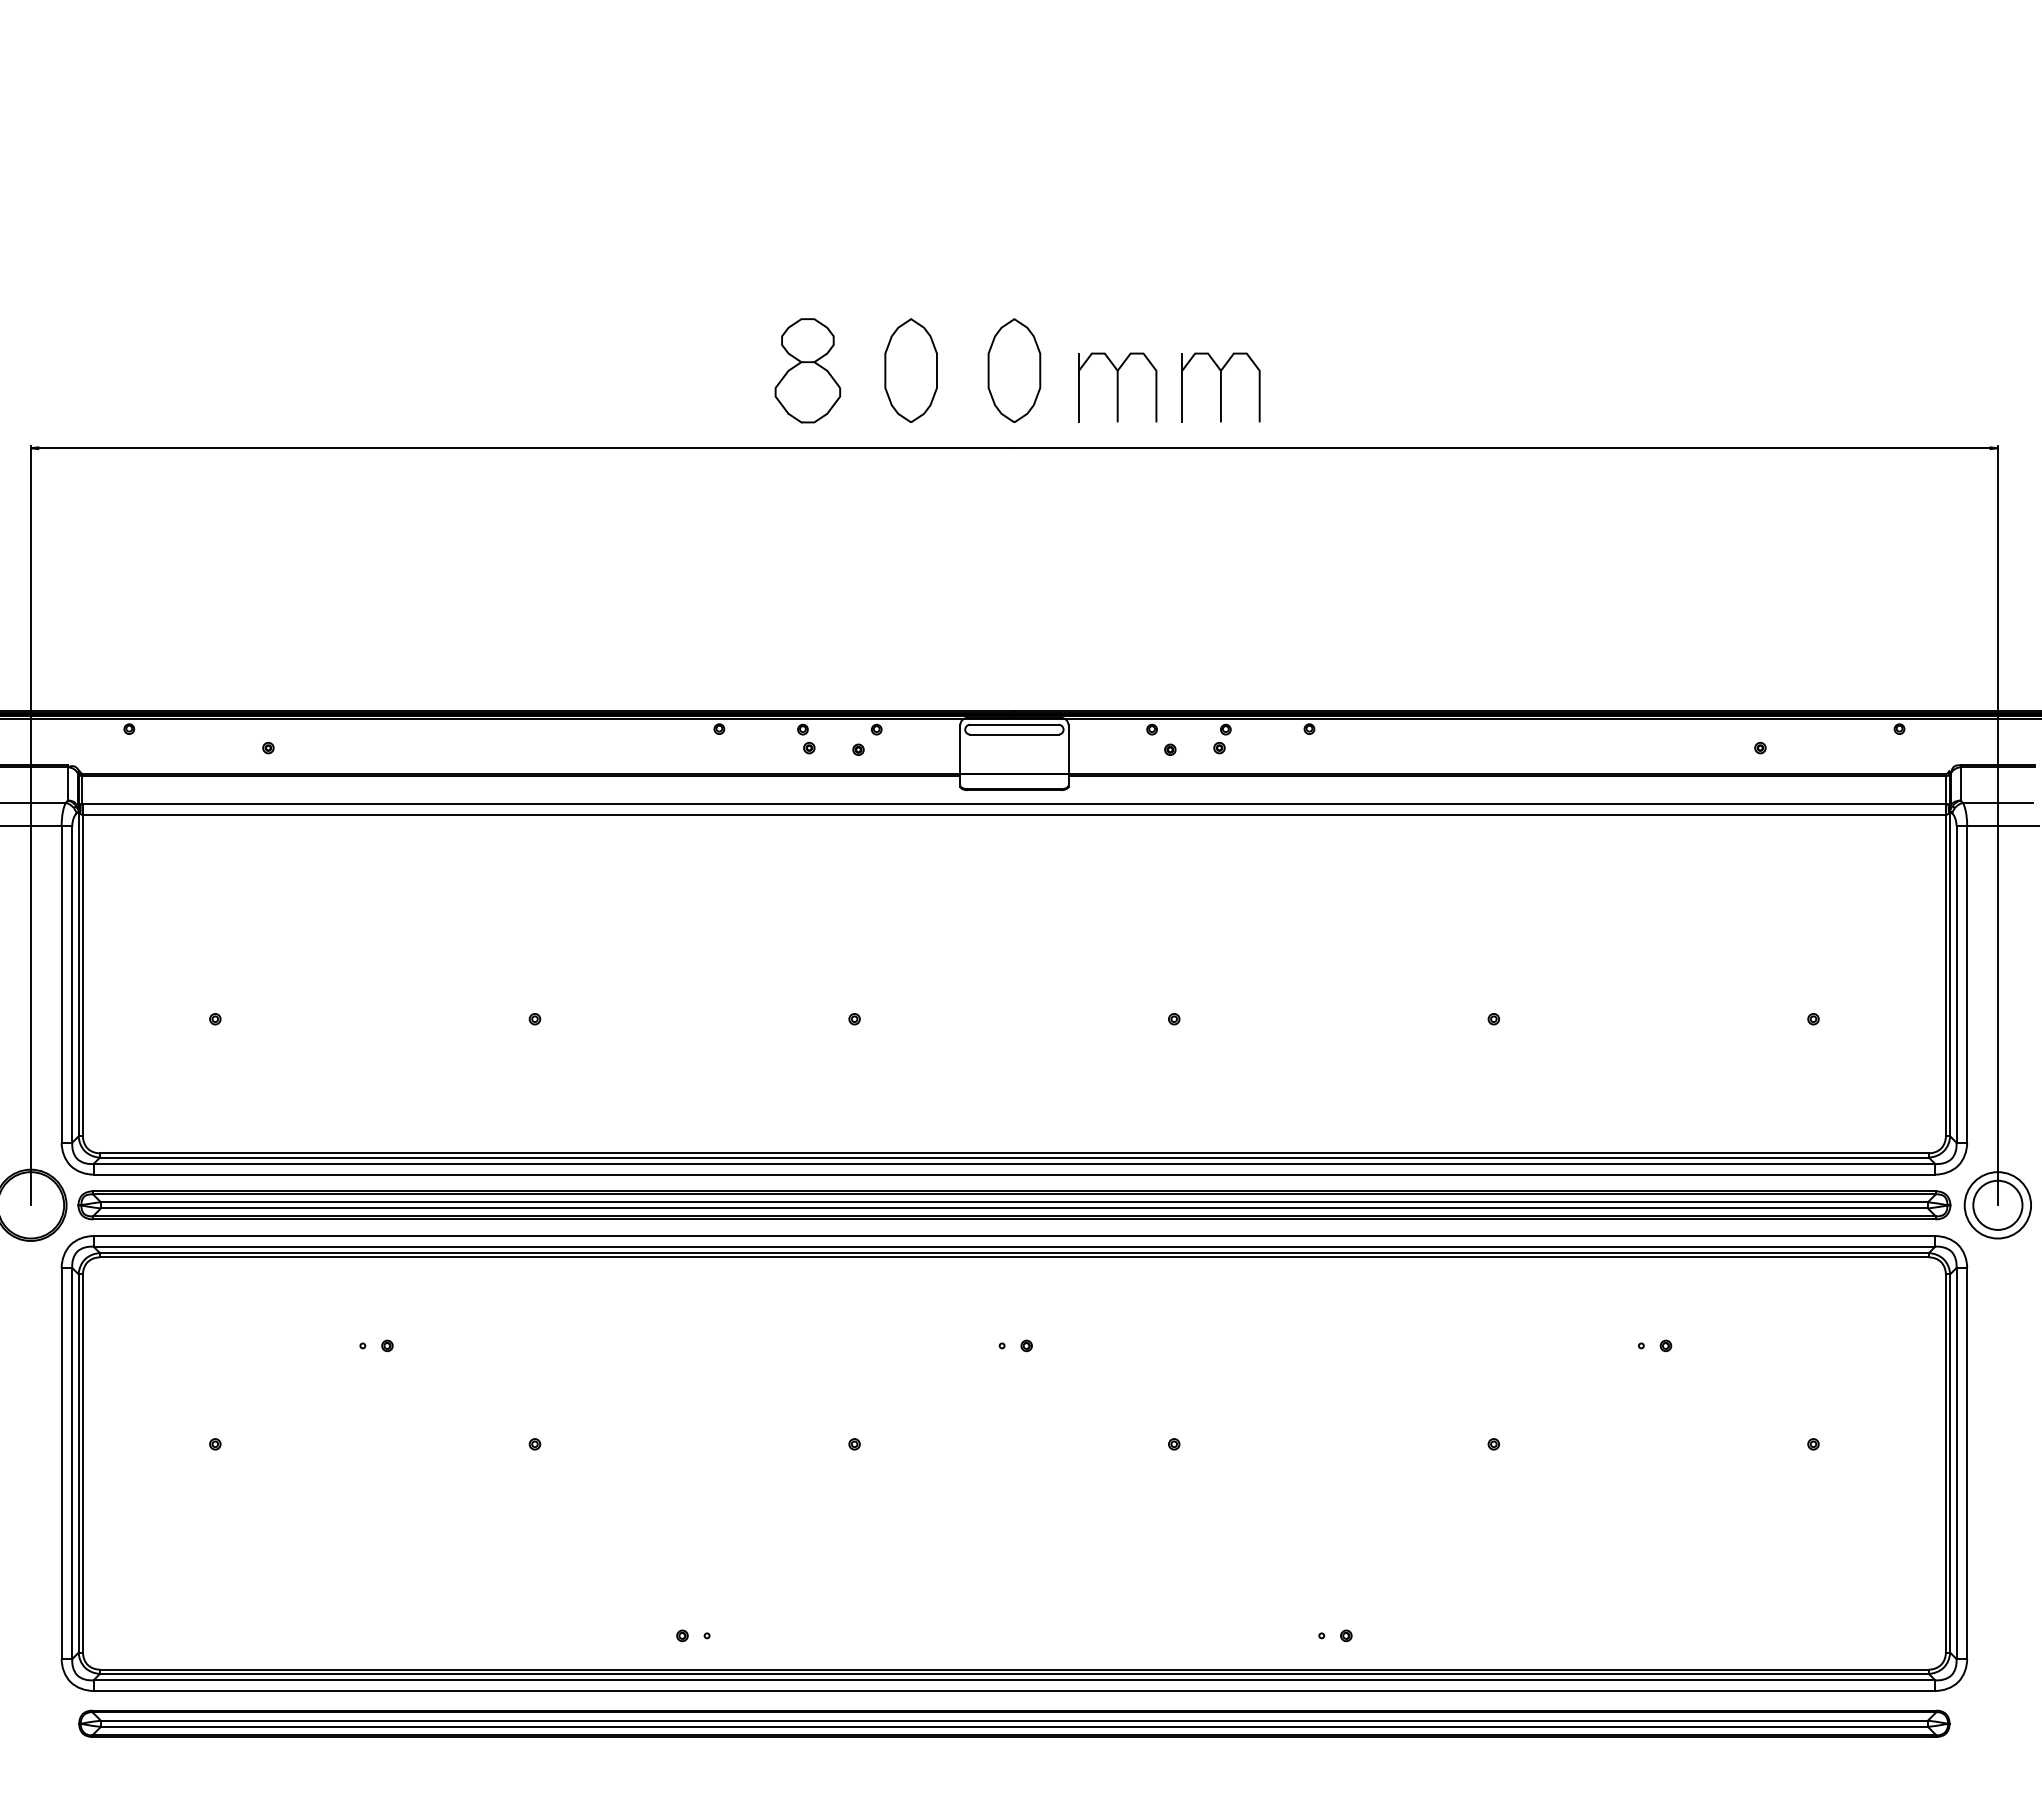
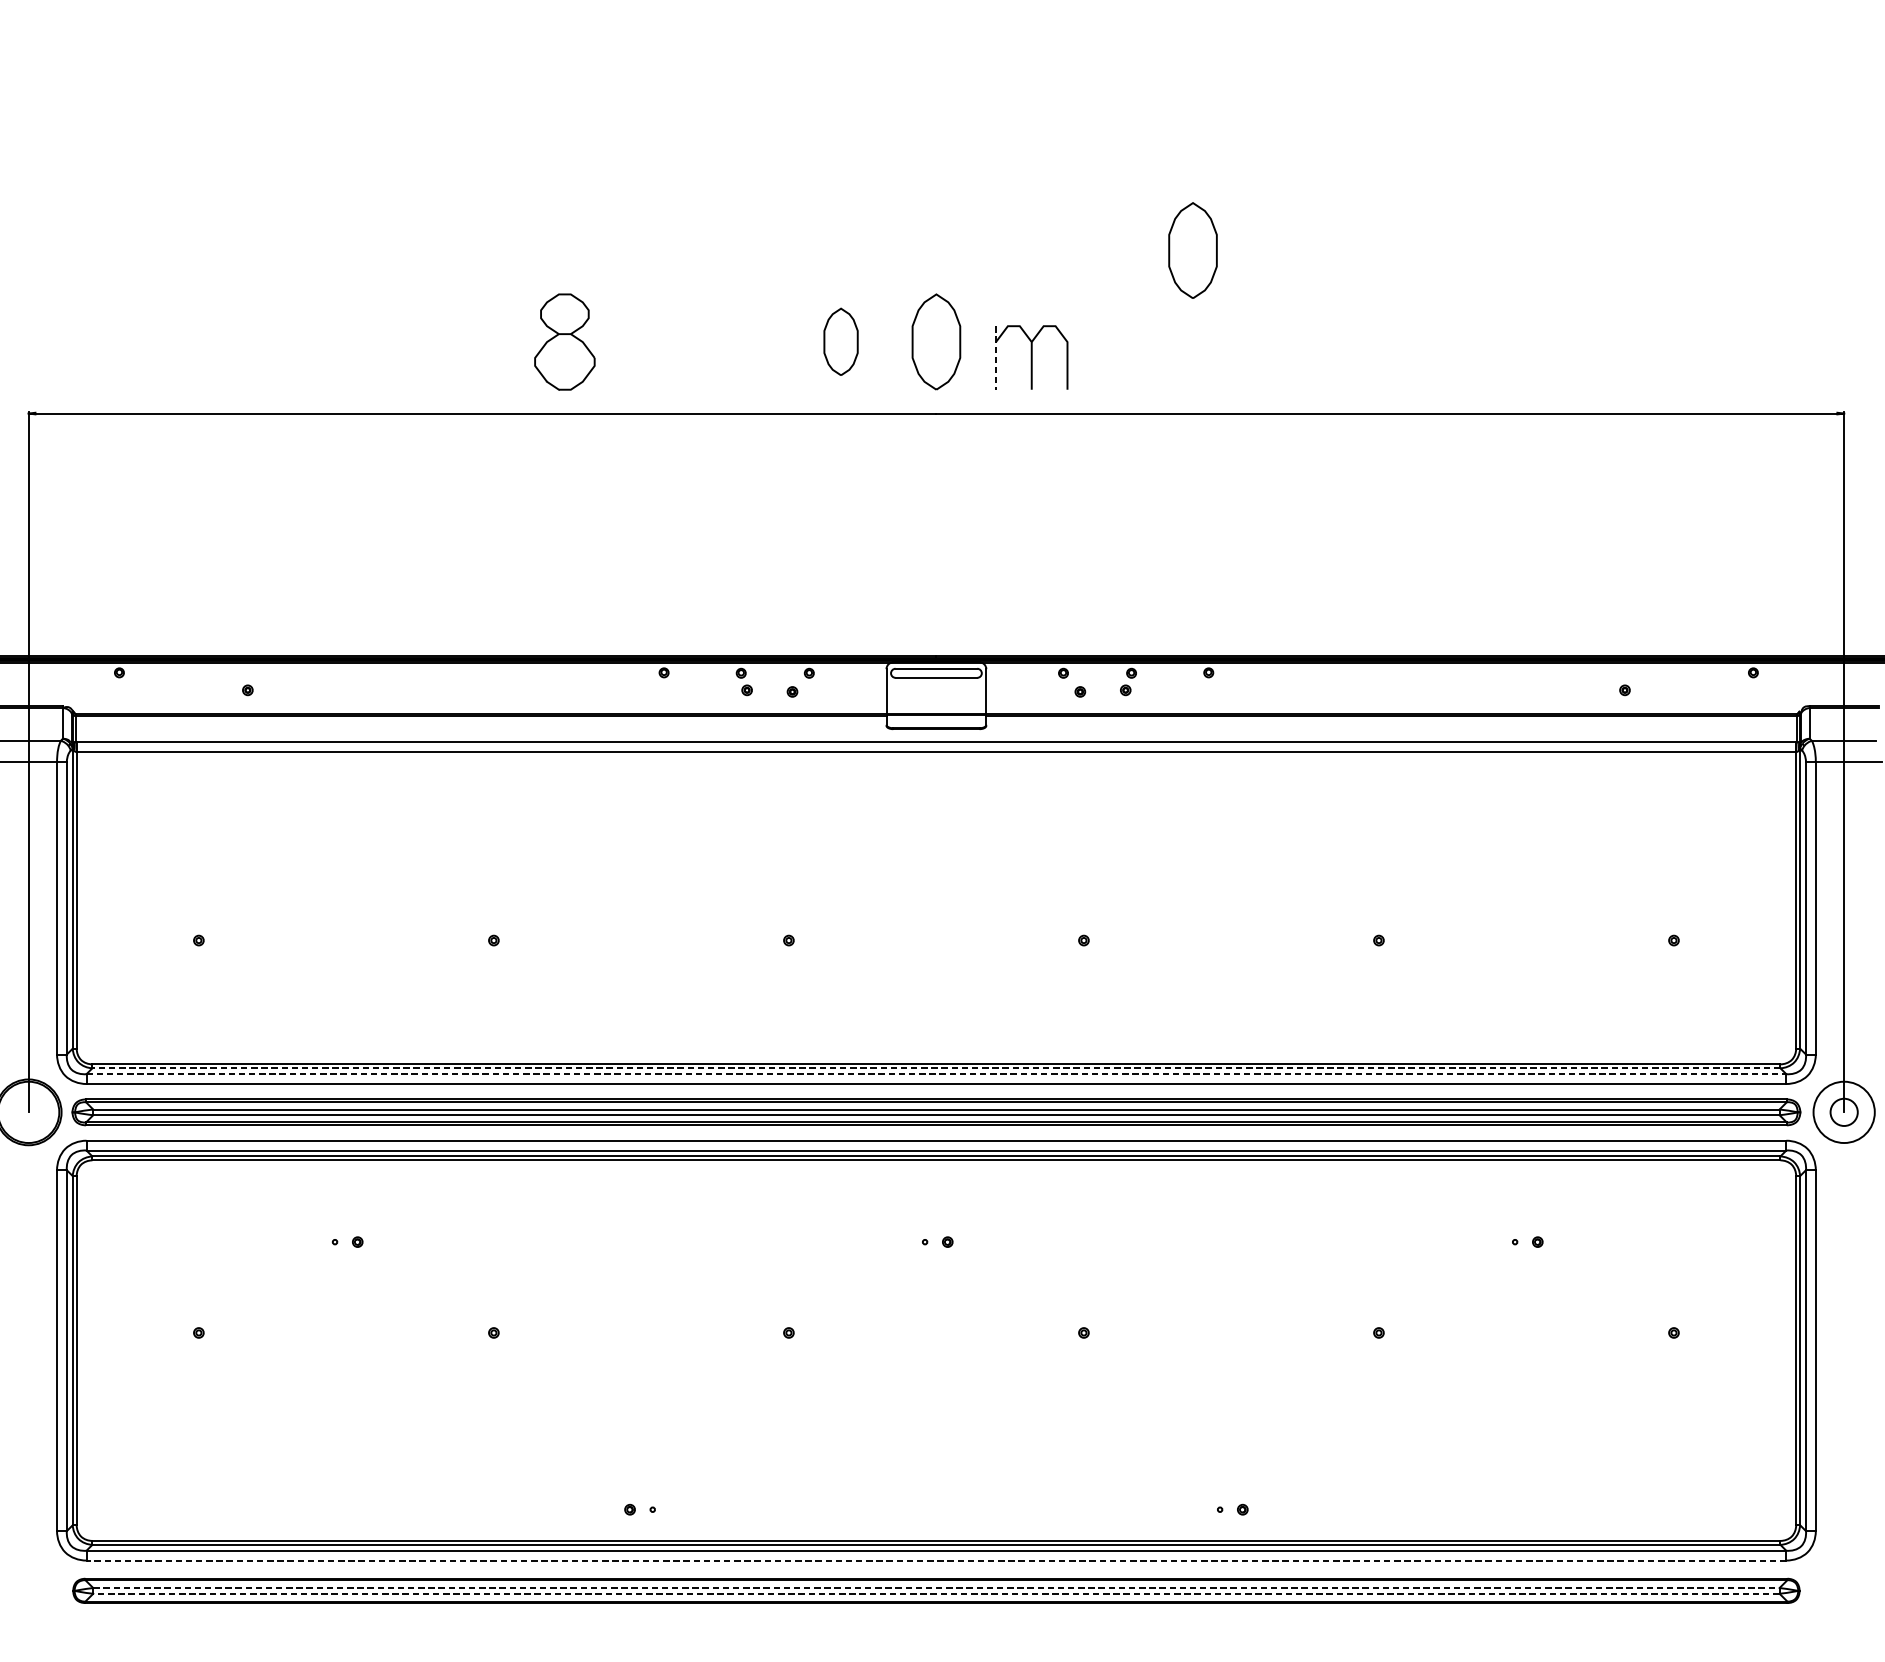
part: (1292, 271) -> (1193, 250), added
part: (807, 370) -> (564, 341), moved
part: (910, 370) -> (840, 341), size x0.7
part: (1220, 387) -> (1126, 357), removed
line: (1078, 388) -> (995, 358), solid -> dashed
line: (1013, 1157) -> (935, 1068), solid -> dashed
line: (1014, 1163) -> (936, 1073), solid -> dashed
circle: (1997, 1204) -> (1843, 1111), size x0.6
line: (1014, 1690) -> (936, 1560), solid -> dashed
line: (1014, 1720) -> (936, 1587), solid -> dashed
line: (1013, 1726) -> (935, 1593), solid -> dashed

